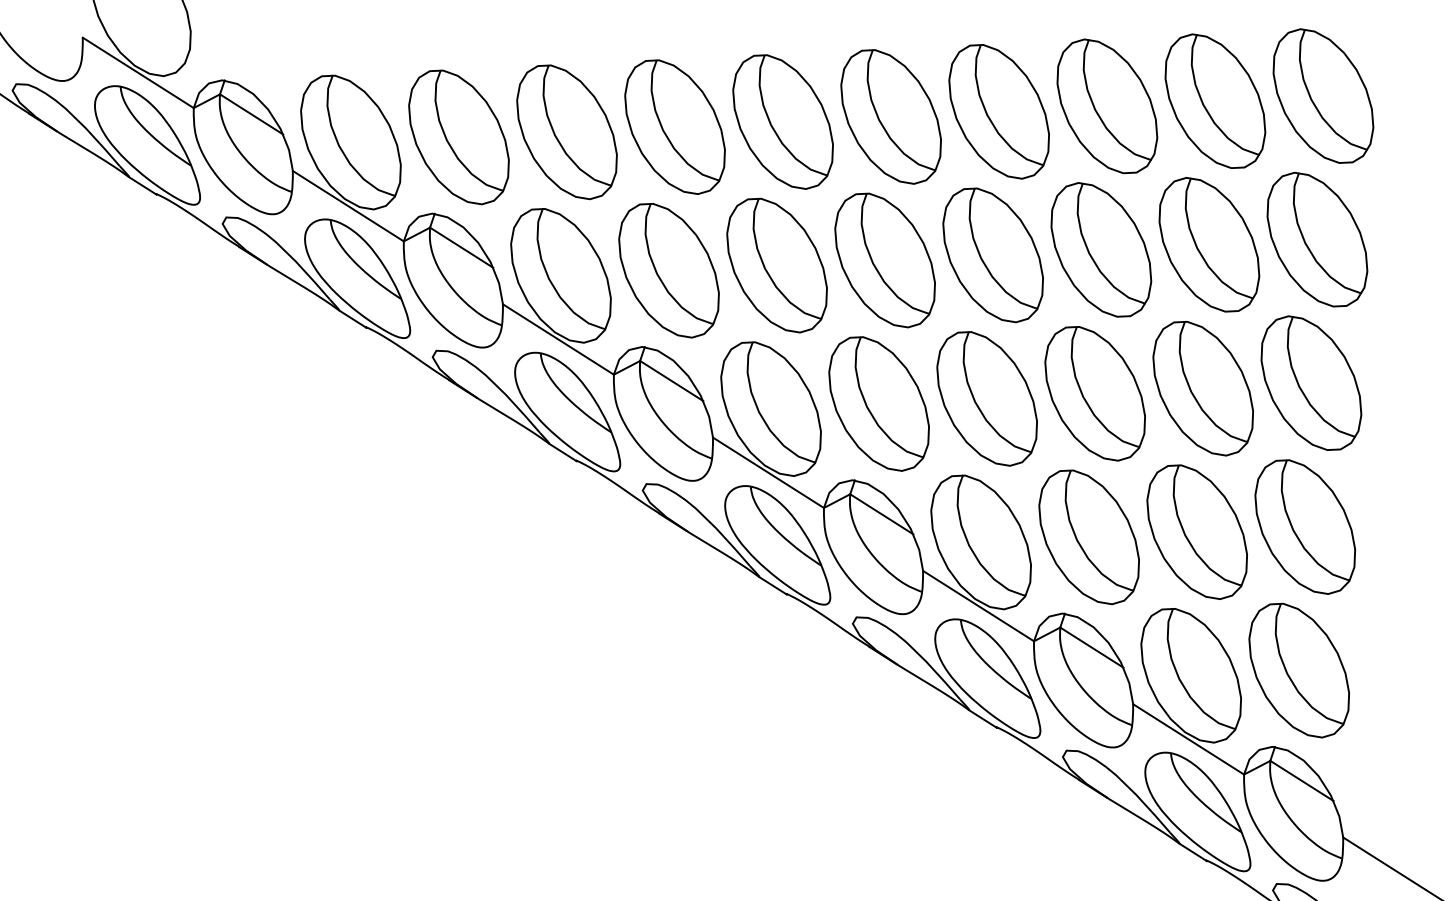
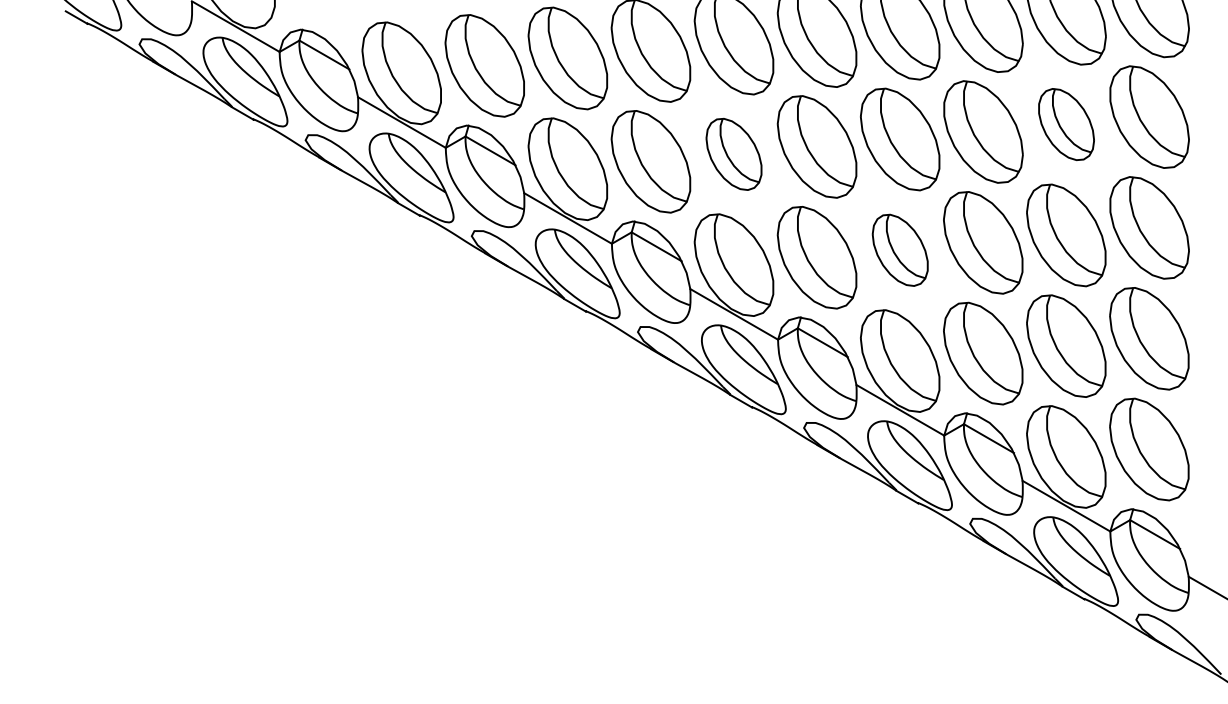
part: (1209, 244) -> (1066, 124), size x0.7
part: (776, 265) -> (733, 154), size x0.7
part: (987, 399) -> (900, 250), size x0.7

